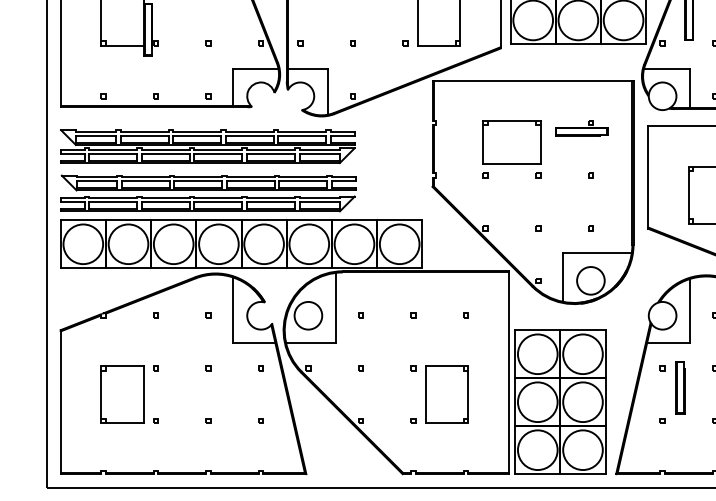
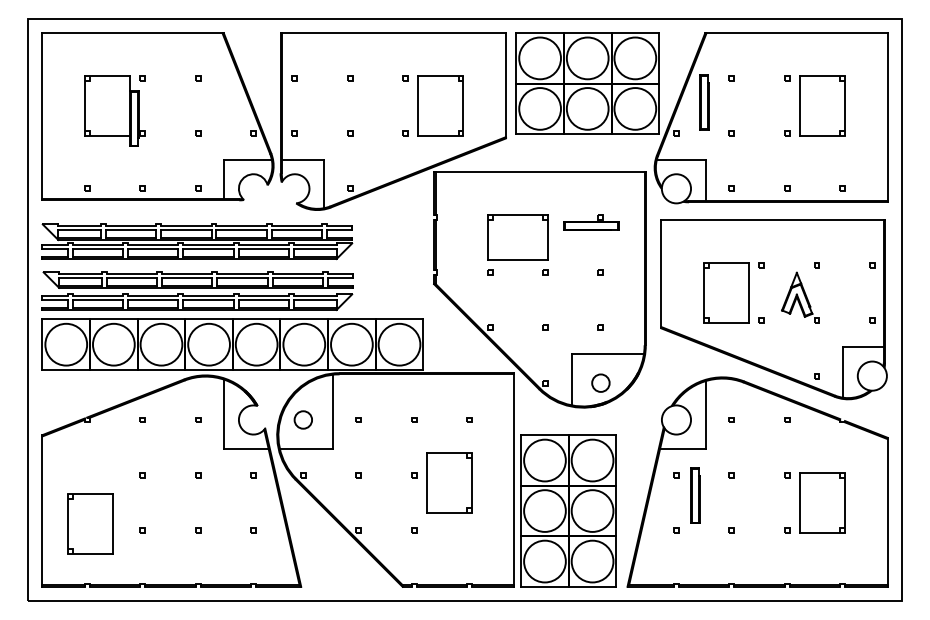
circle: (590, 280) -> (600, 382), size x0.6
circle: (307, 315) -> (302, 419), size x0.6
part: (122, 394) -> (90, 523), moved
part: (447, 394) -> (449, 482), moved

